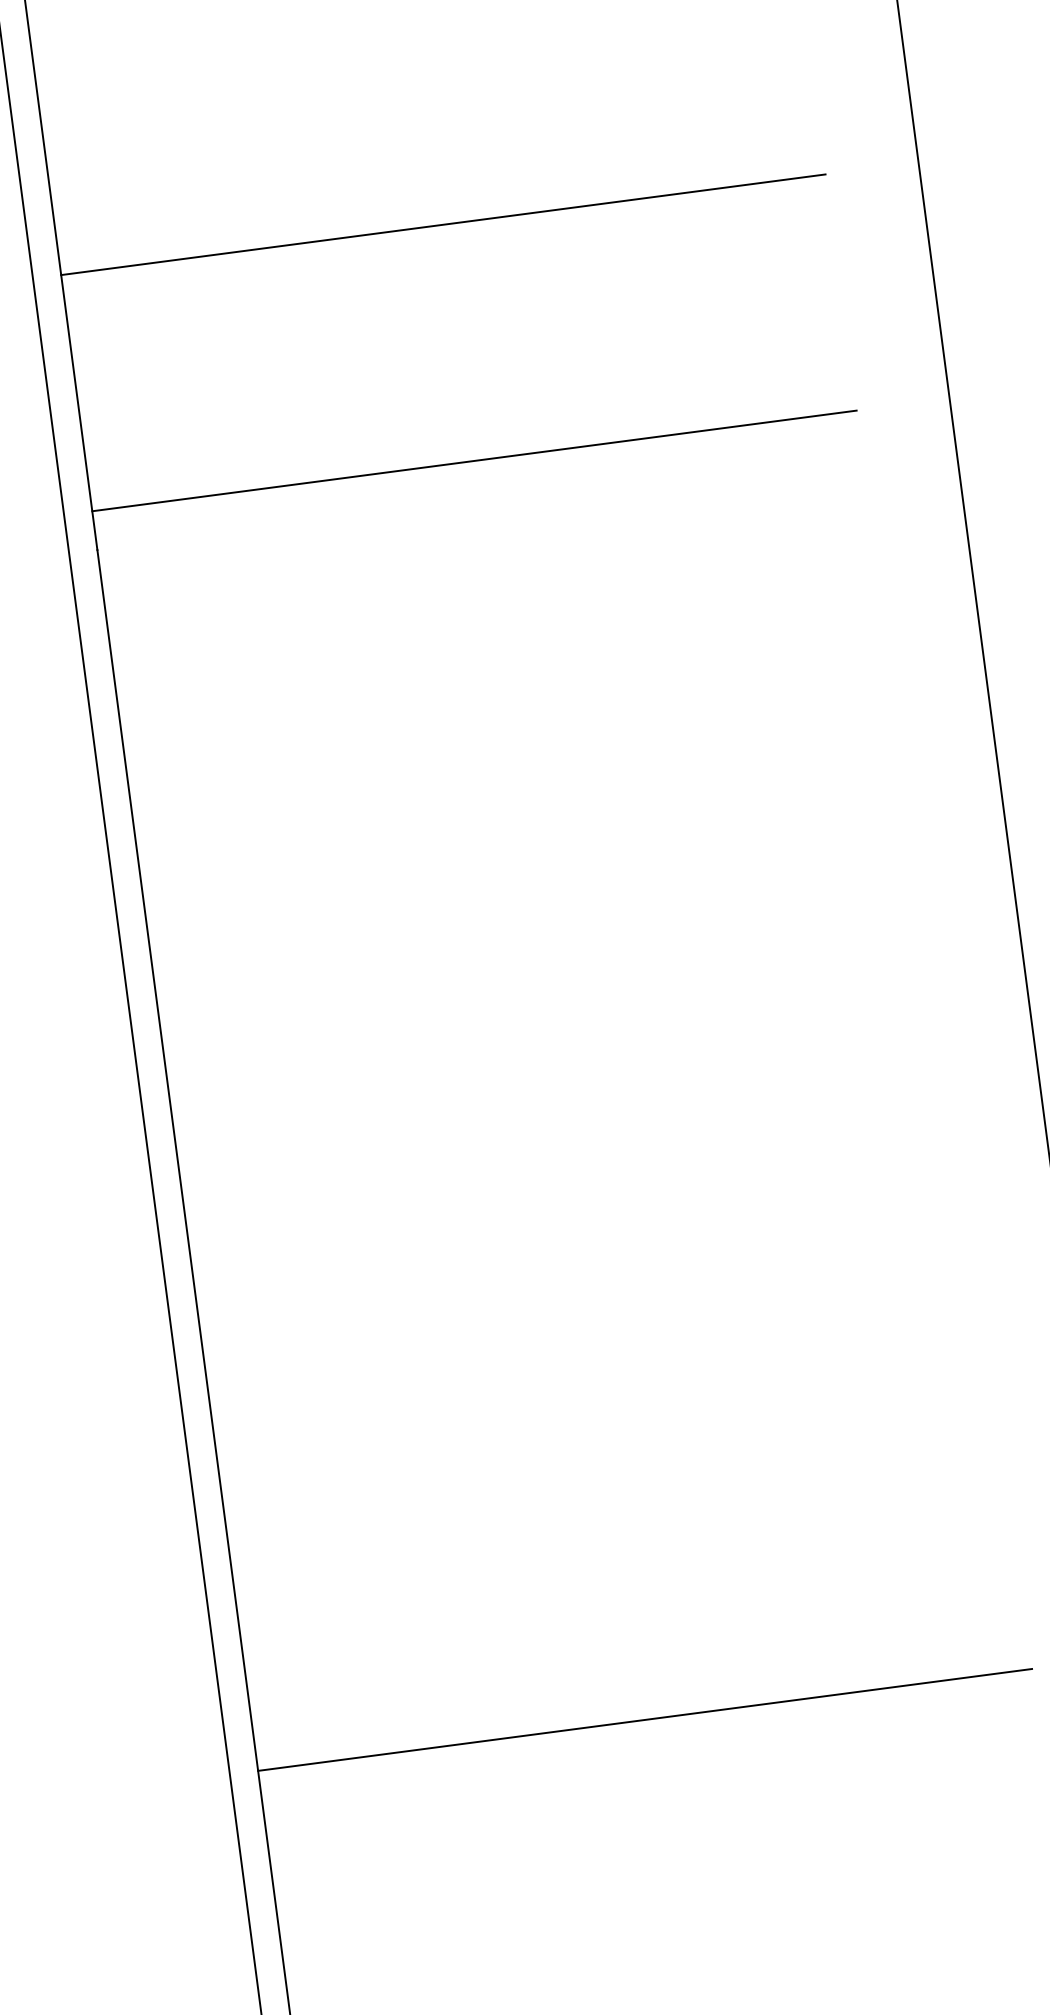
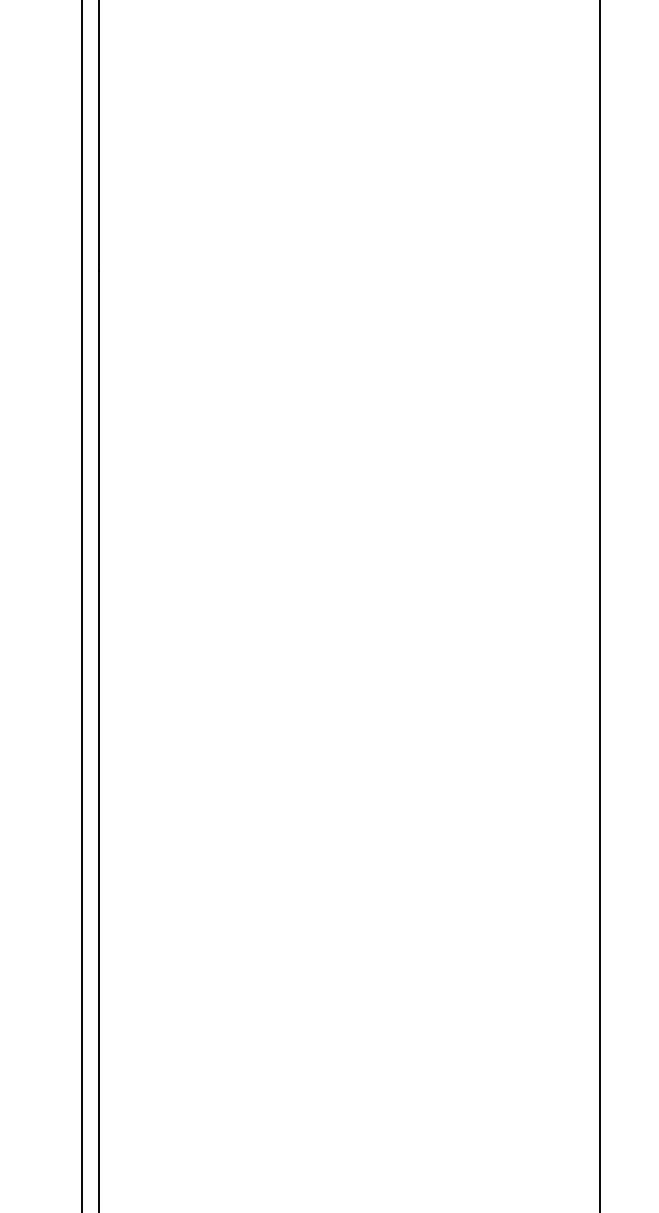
line: (442, 224) -> (321, 110), removed
line: (473, 460) -> (321, 248), removed
line: (644, 1719) -> (324, 984), removed

